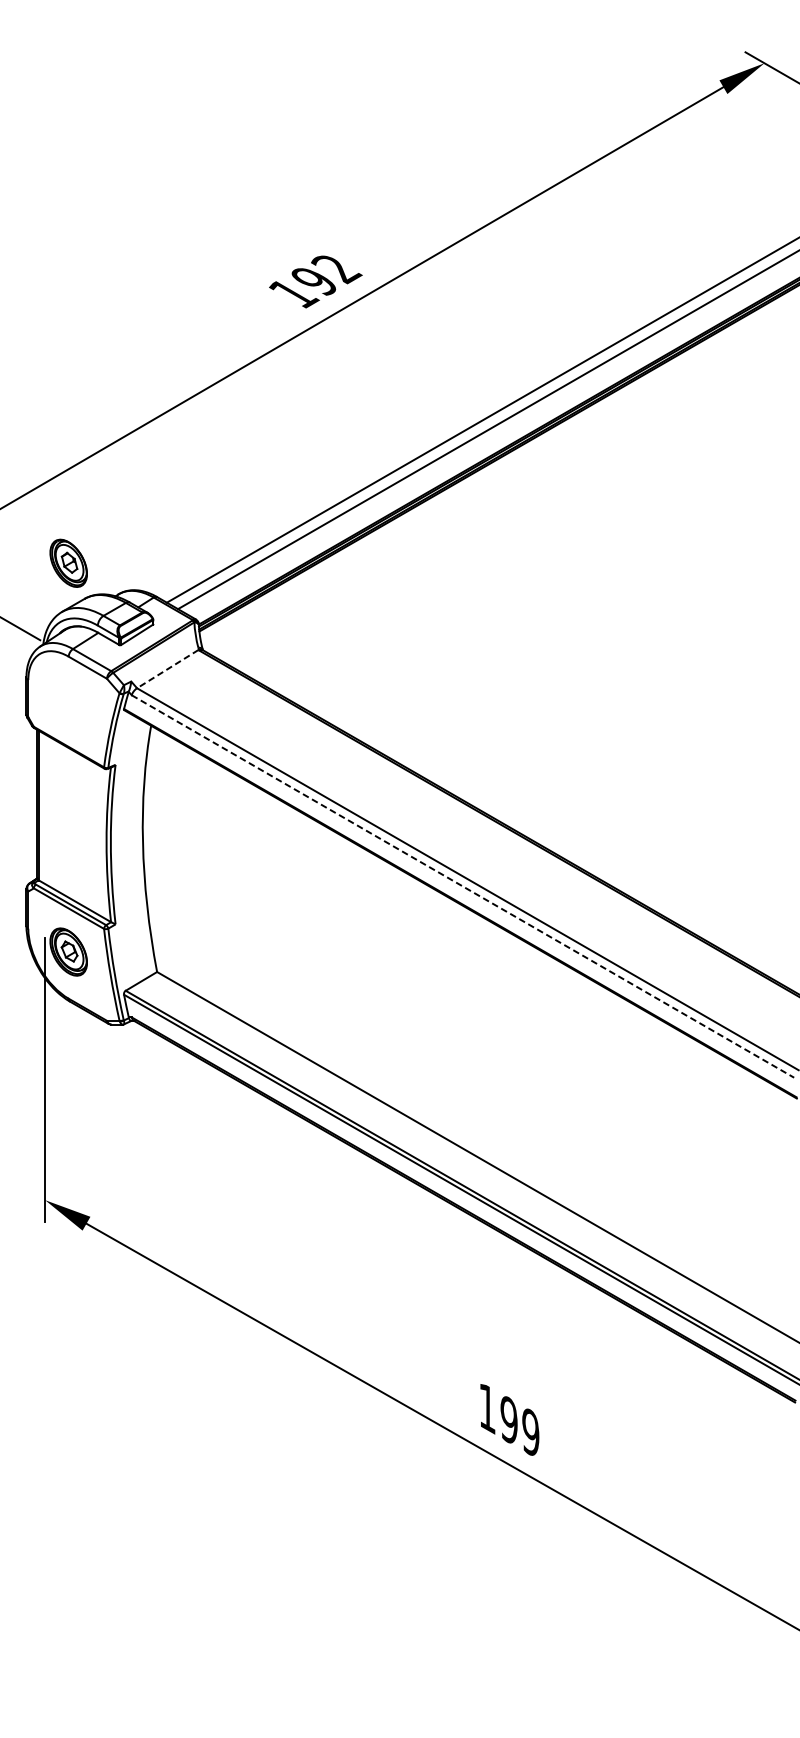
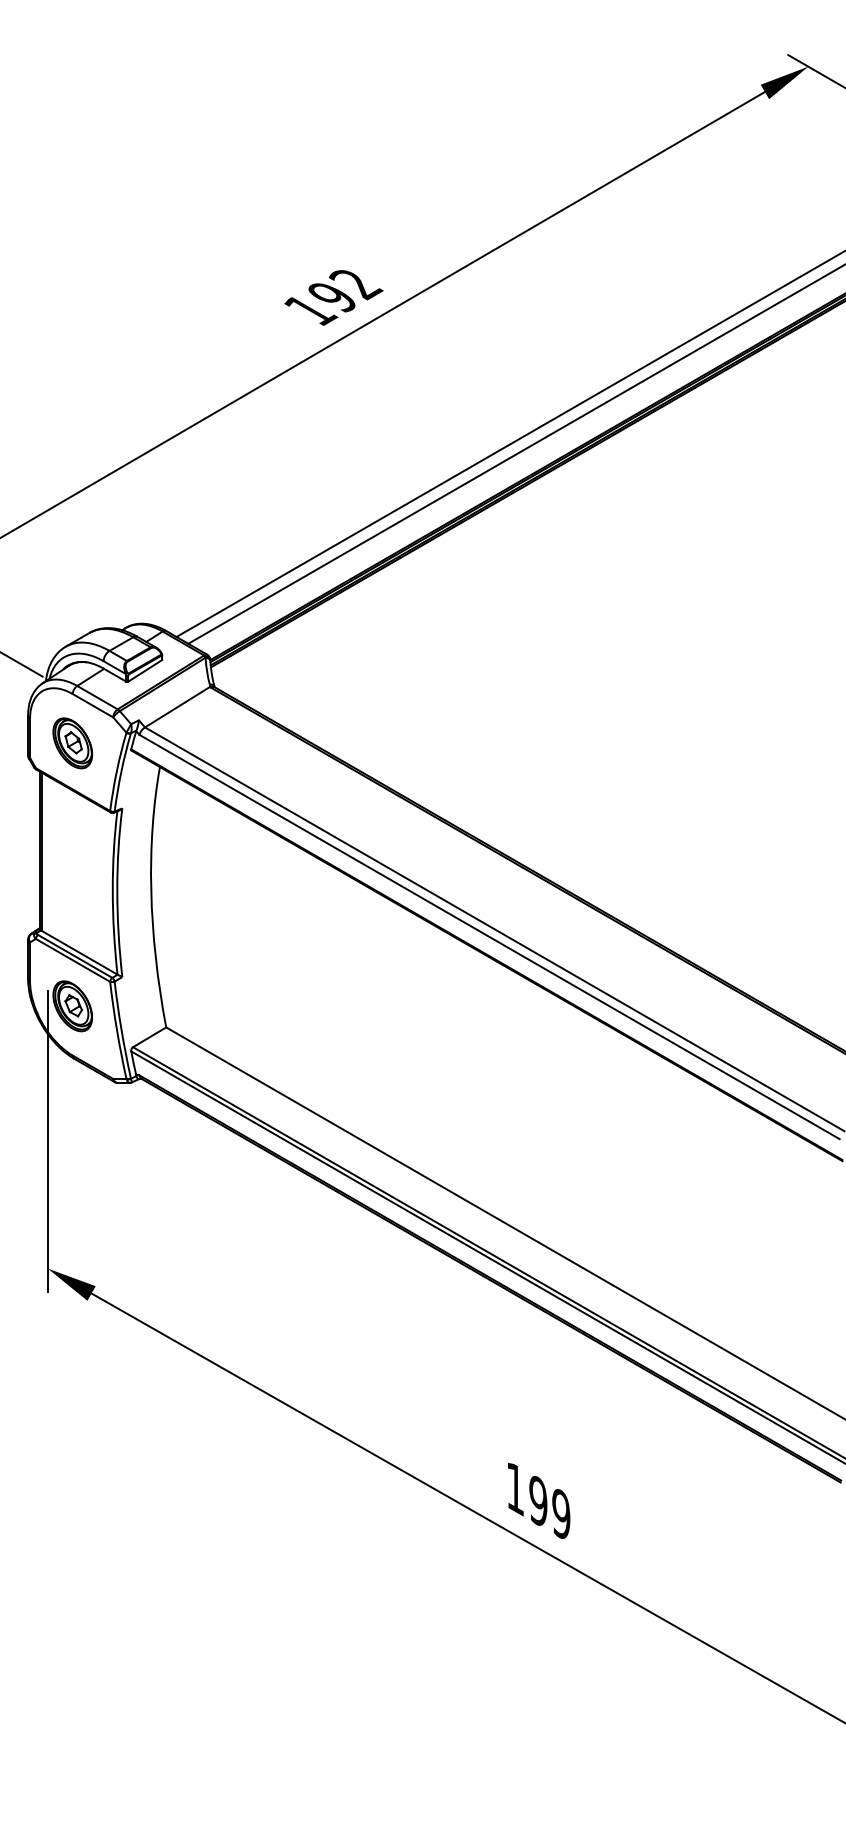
part: (68, 563) -> (72, 743), moved
line: (167, 669) -> (177, 707), dashed -> solid
line: (463, 886) -> (490, 937), dashed -> solid

